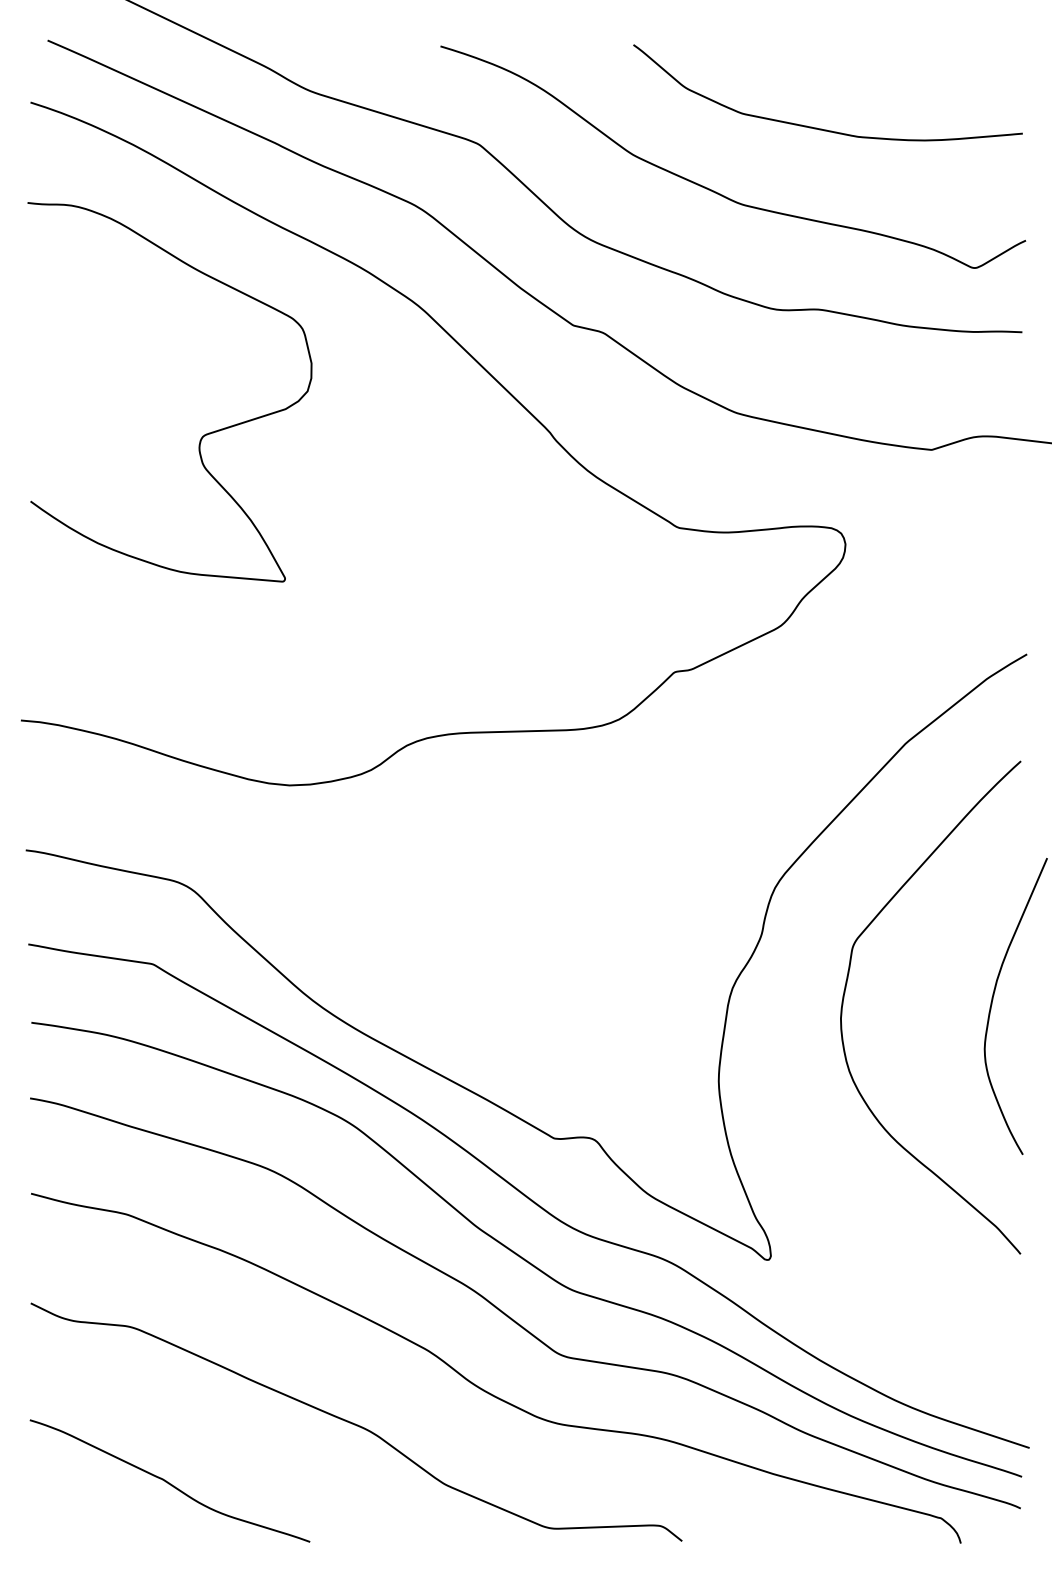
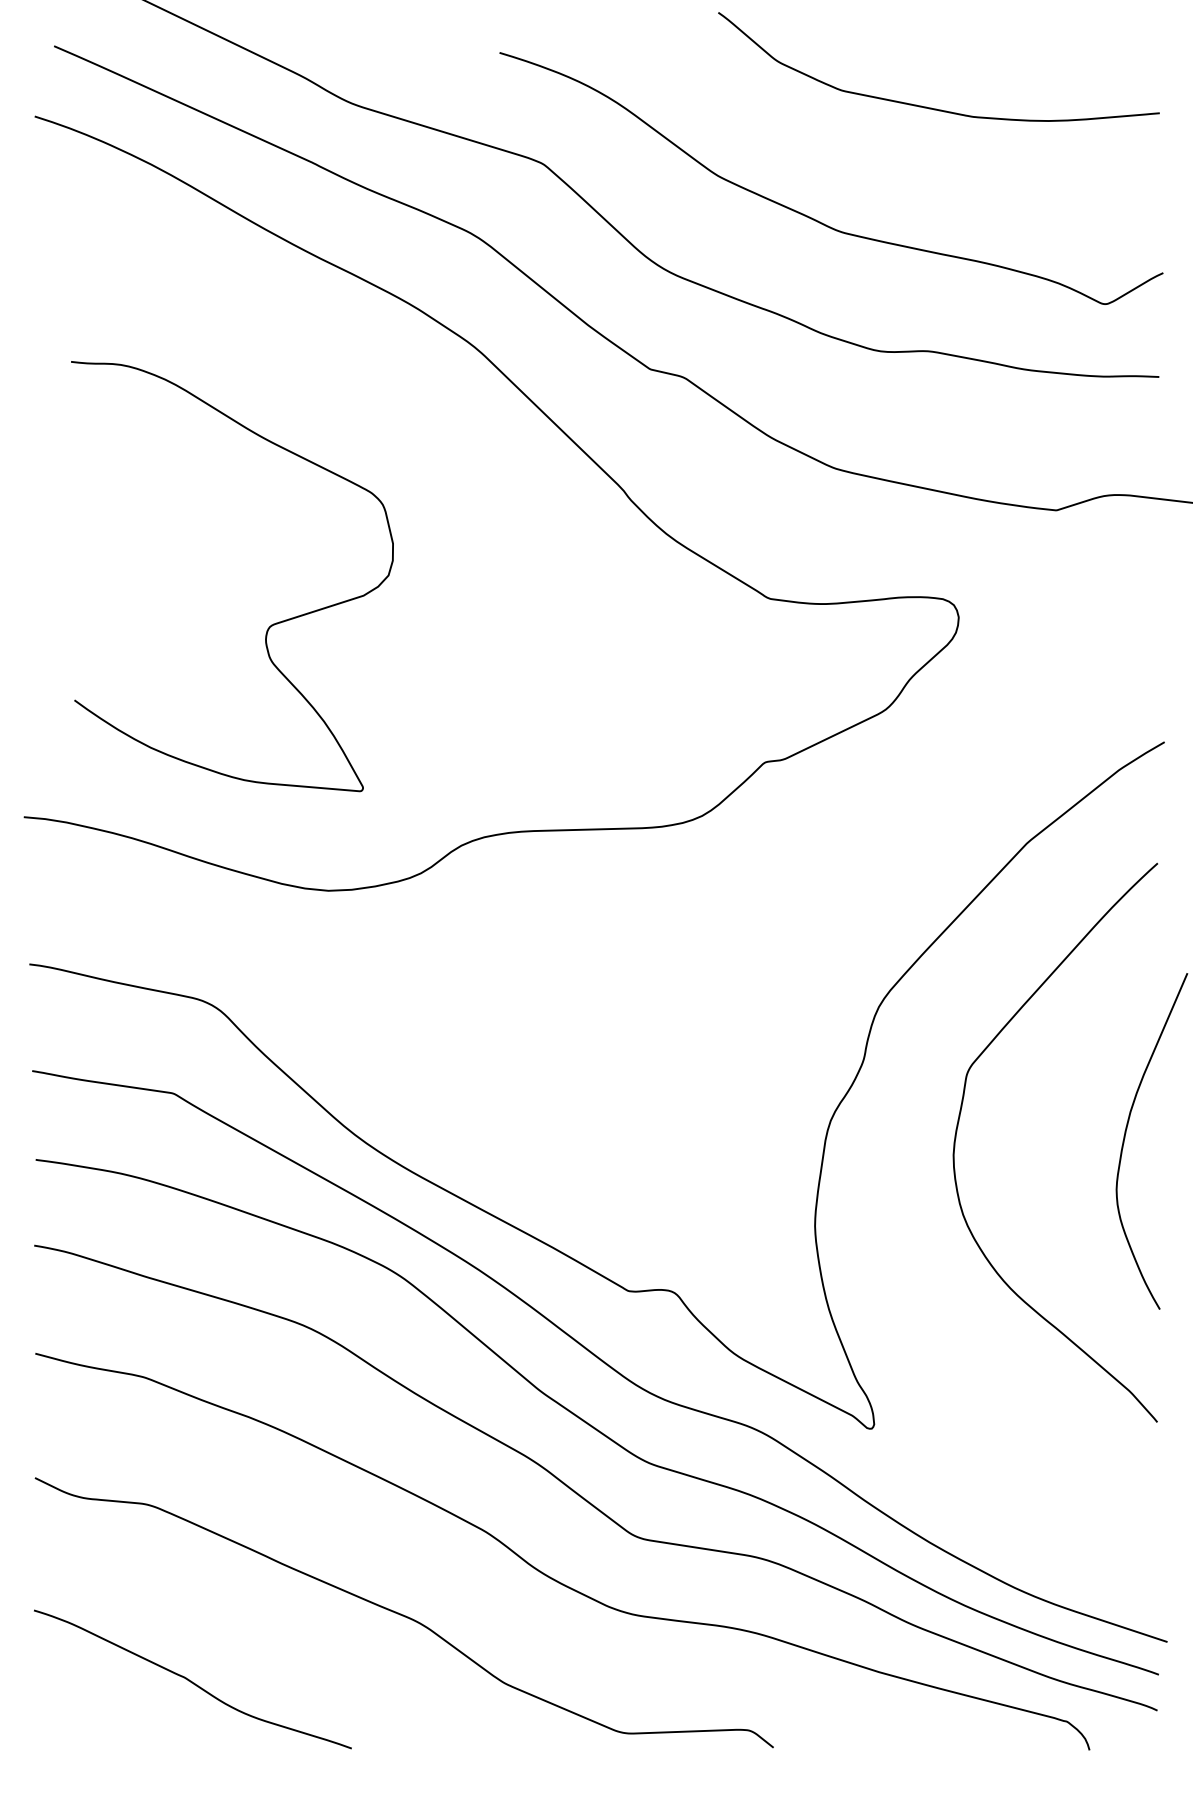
curve: (821, 128) -> (931, 107), moved
curve: (204, 434) -> (271, 624), moved

